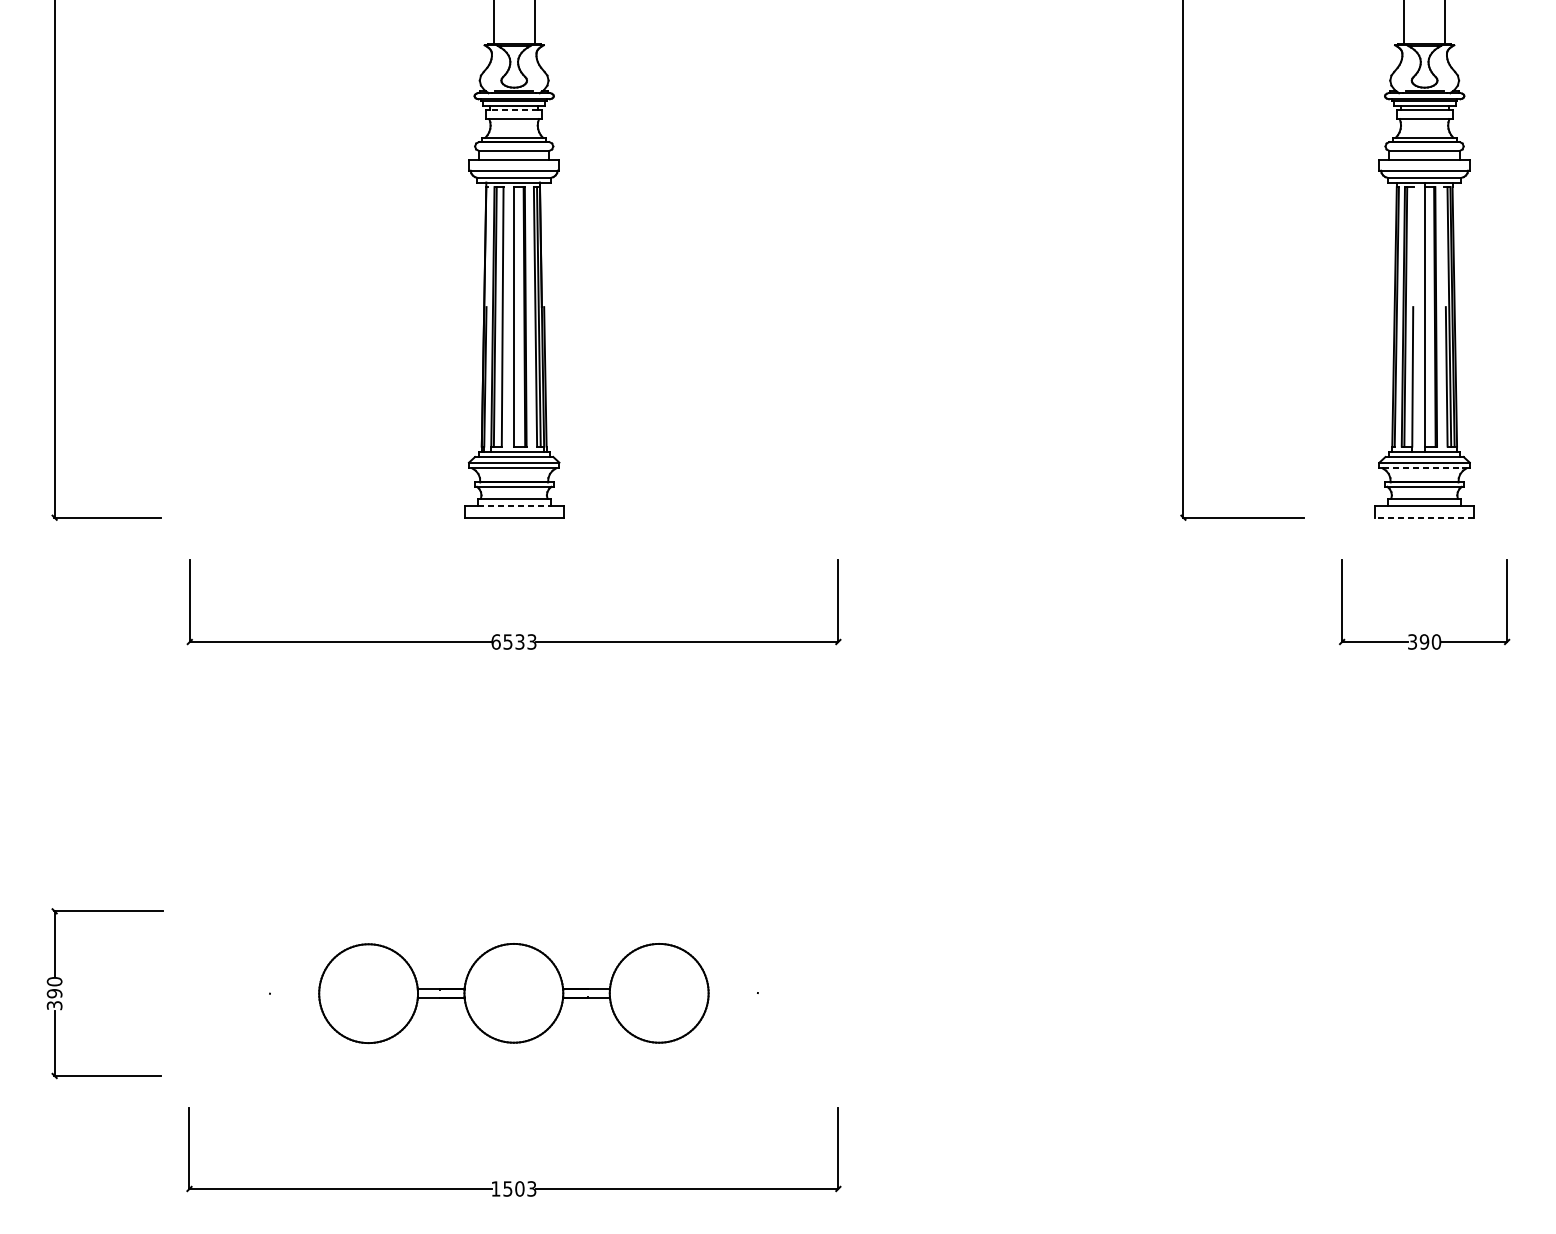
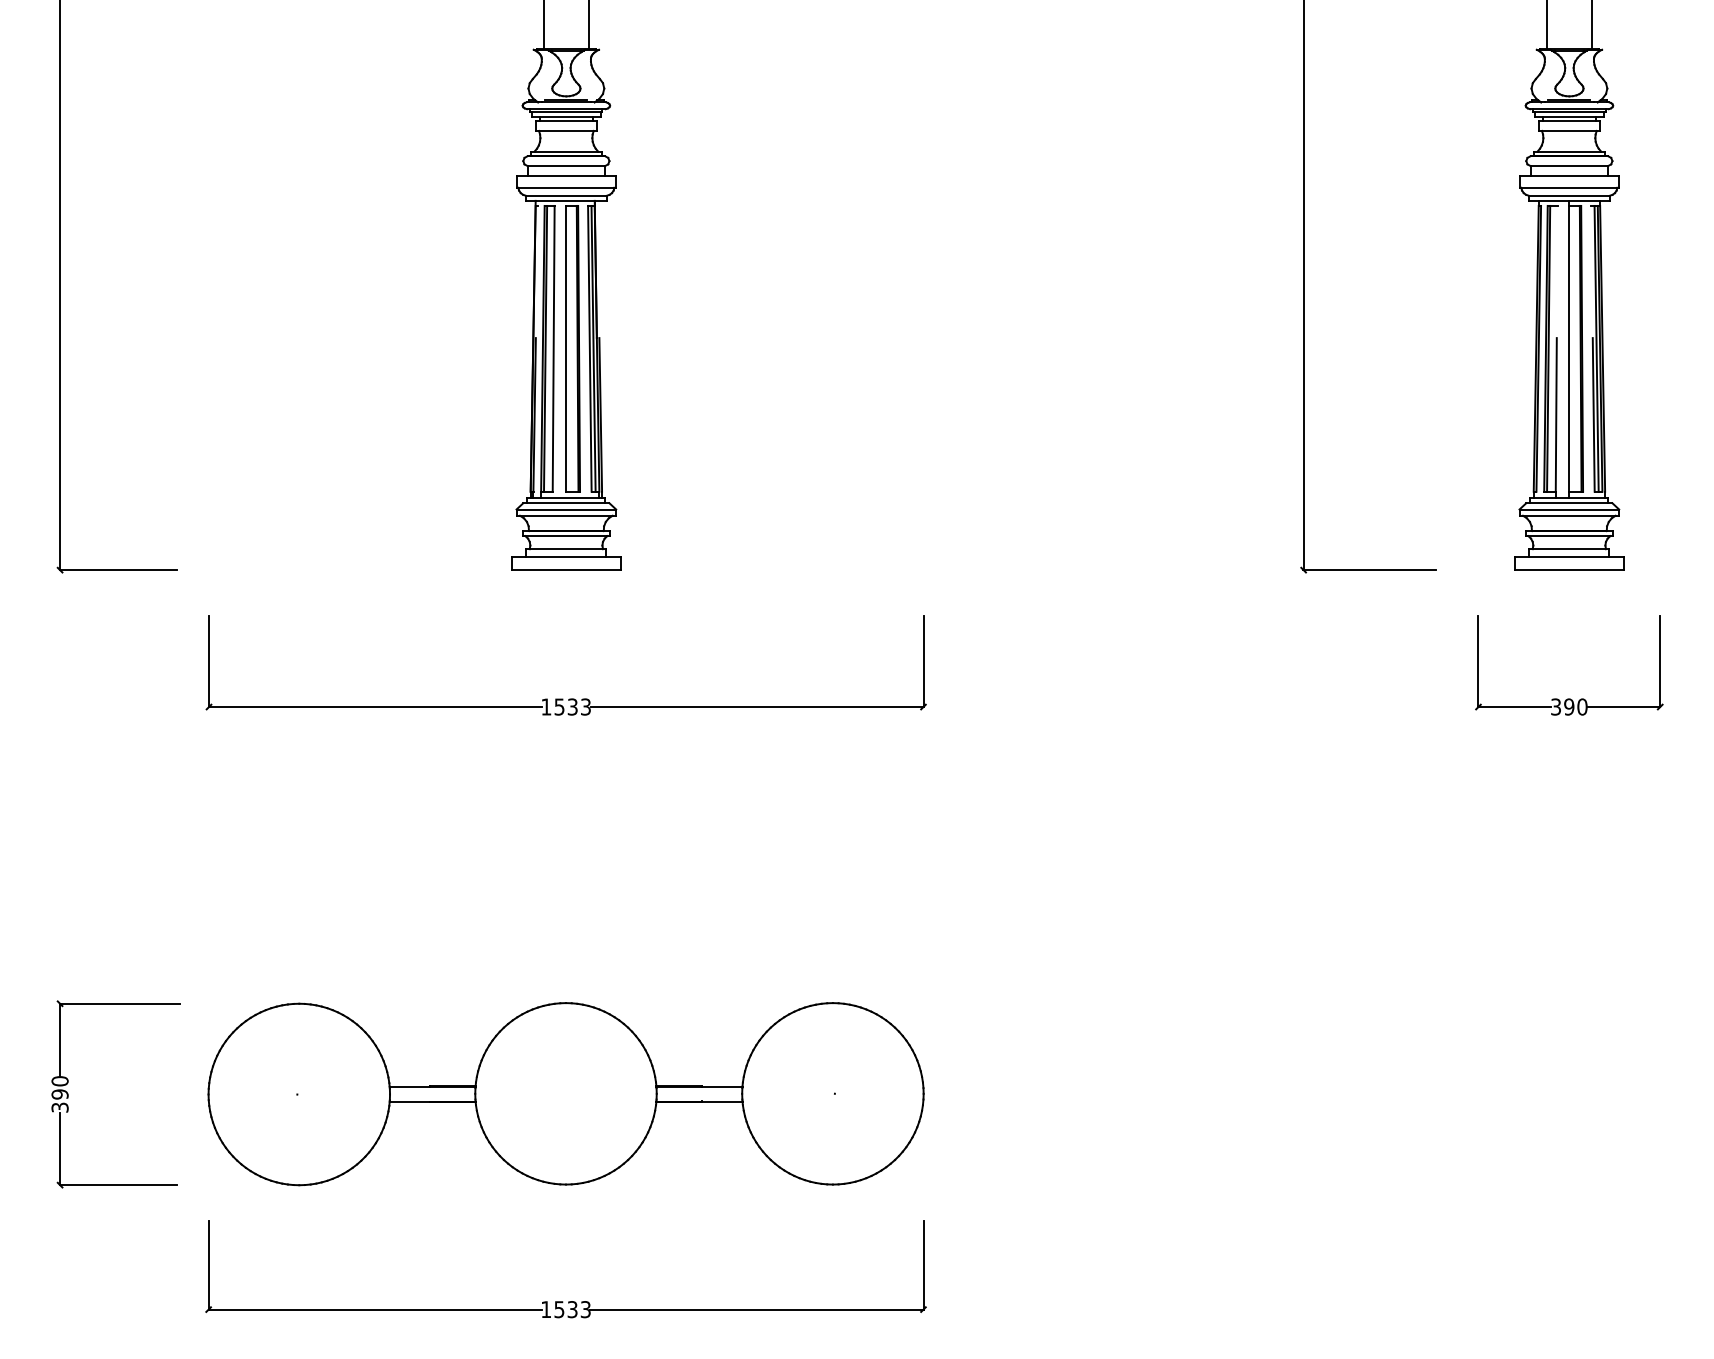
line: (513, 110) -> (565, 121), dashed -> solid
line: (1424, 468) -> (1569, 515), dashed -> solid
line: (514, 506) -> (566, 557), dashed -> solid
line: (1424, 518) -> (1569, 570), dashed -> solid
text: (496, 641) -> (546, 706), 6533 -> 1533
part: (513, 993) -> (565, 1094), size x1.67
text: (519, 1188) -> (572, 1309), 1503 -> 1533

